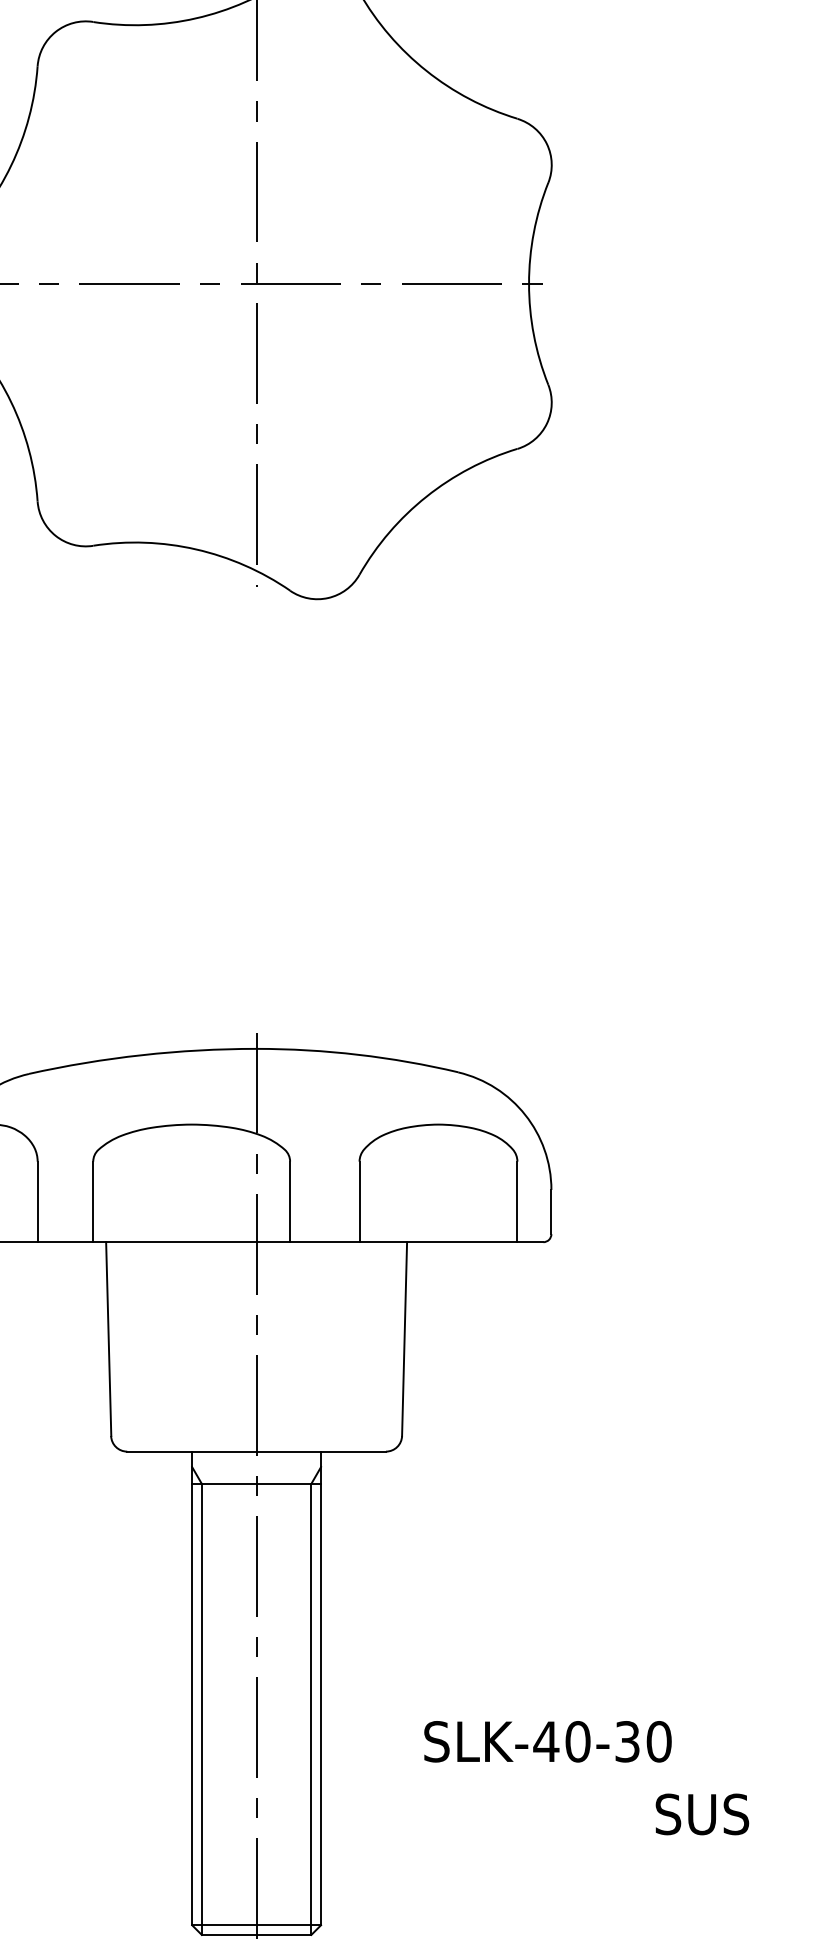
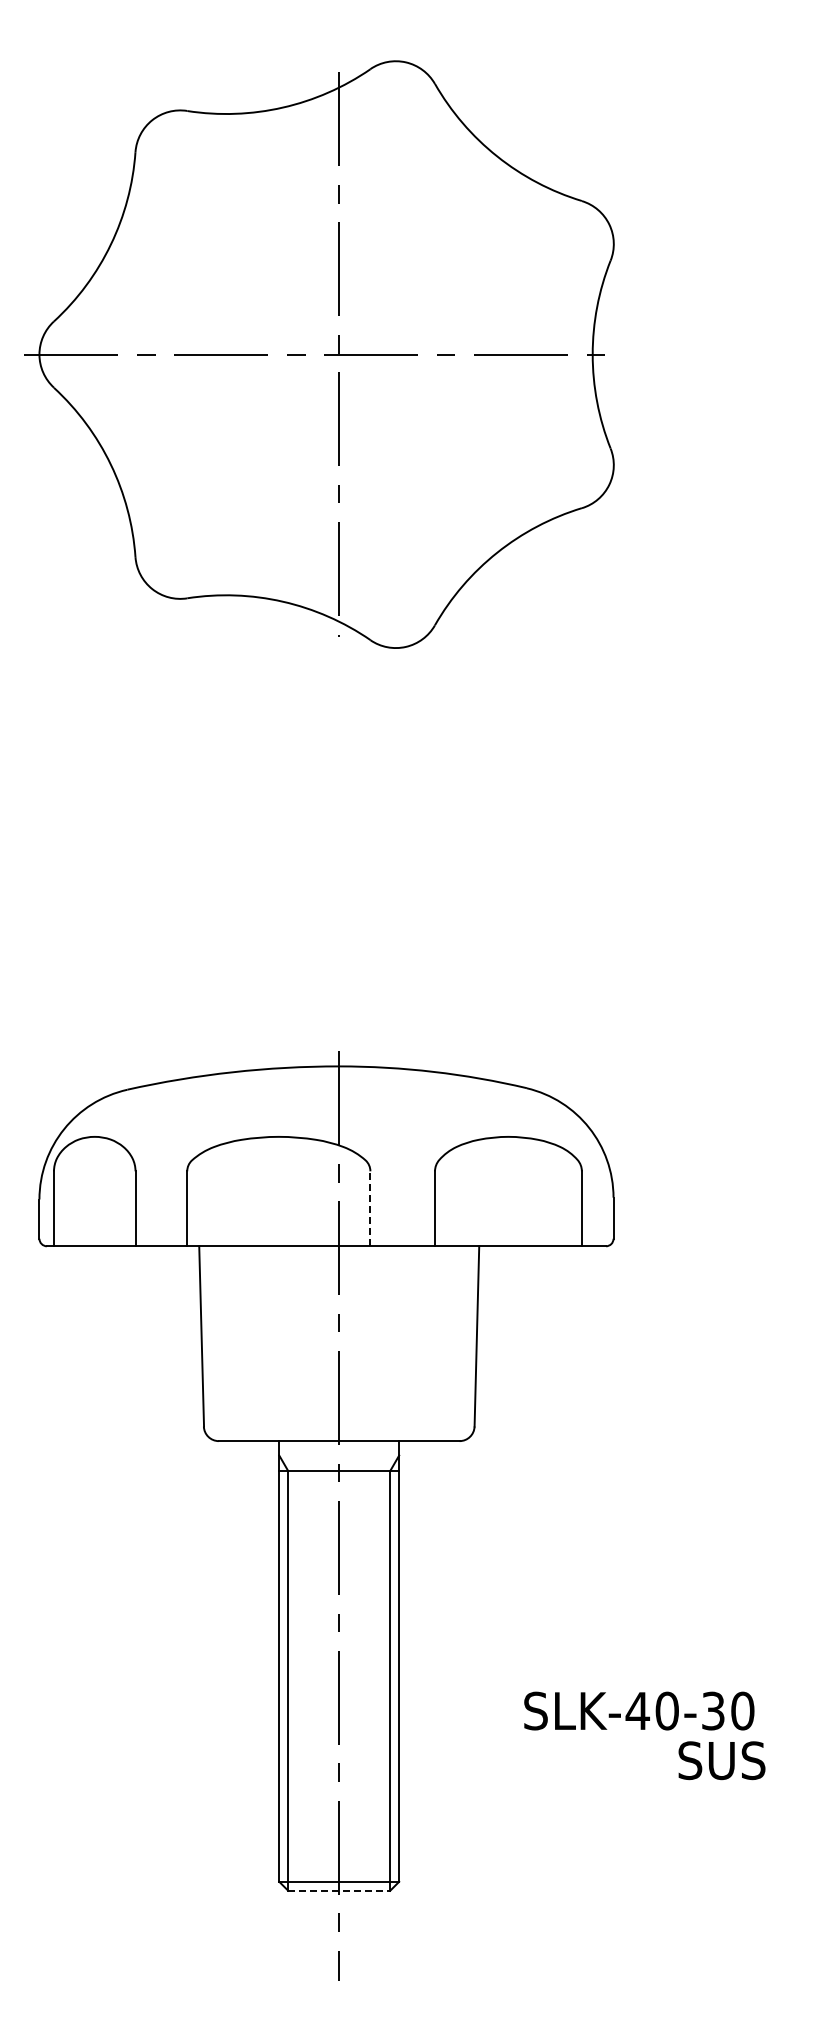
line: (290, 1201) -> (370, 1208), solid -> dashed
text: (548, 1741) -> (639, 1710), moved
text: (701, 1814) -> (721, 1760), moved
line: (256, 1934) -> (339, 1890), solid -> dashed

